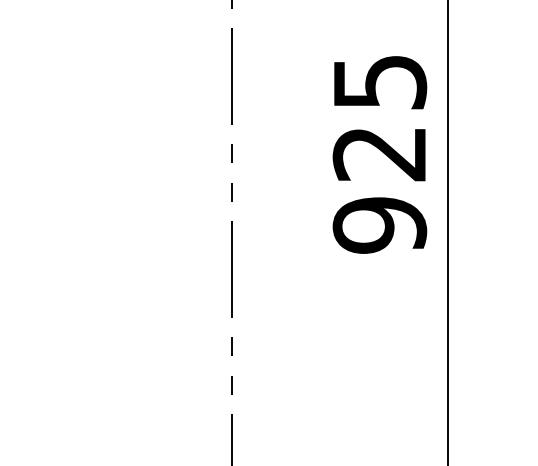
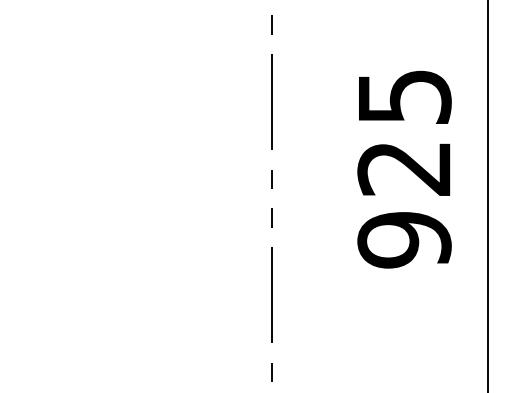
text: (379, 154) -> (404, 169), moved

